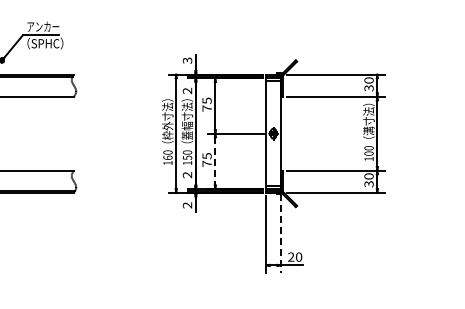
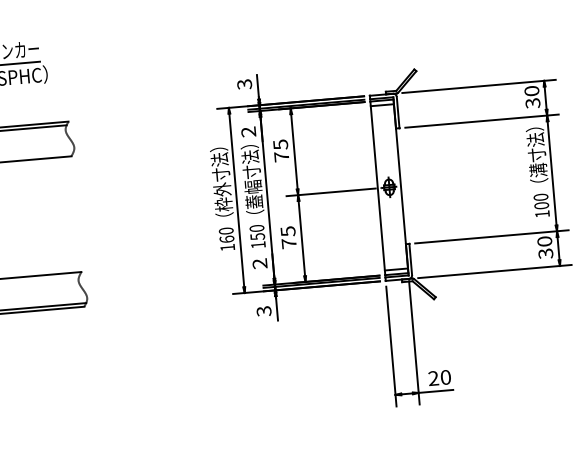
line: (215, 161) -> (302, 238), dashed -> solid
text: (187, 205) -> (264, 311), 2 -> 3
line: (280, 234) -> (413, 344), dashed -> solid

